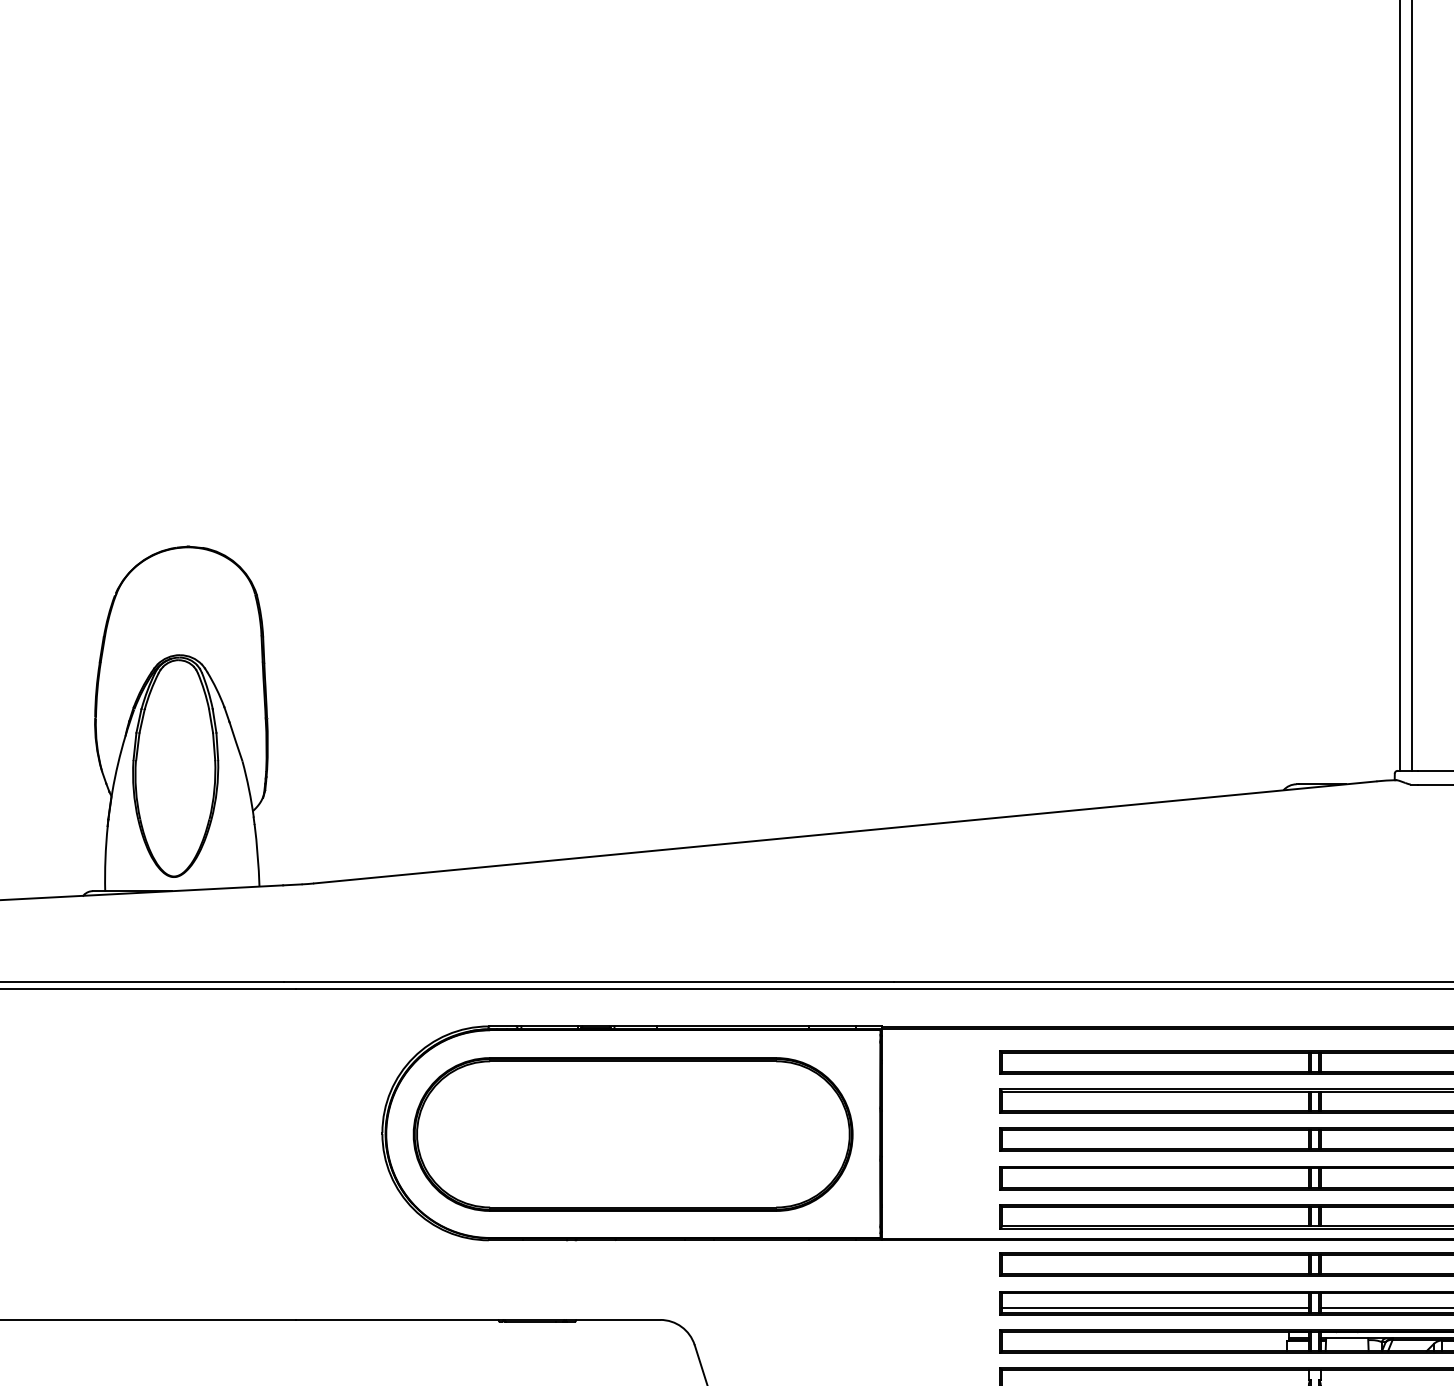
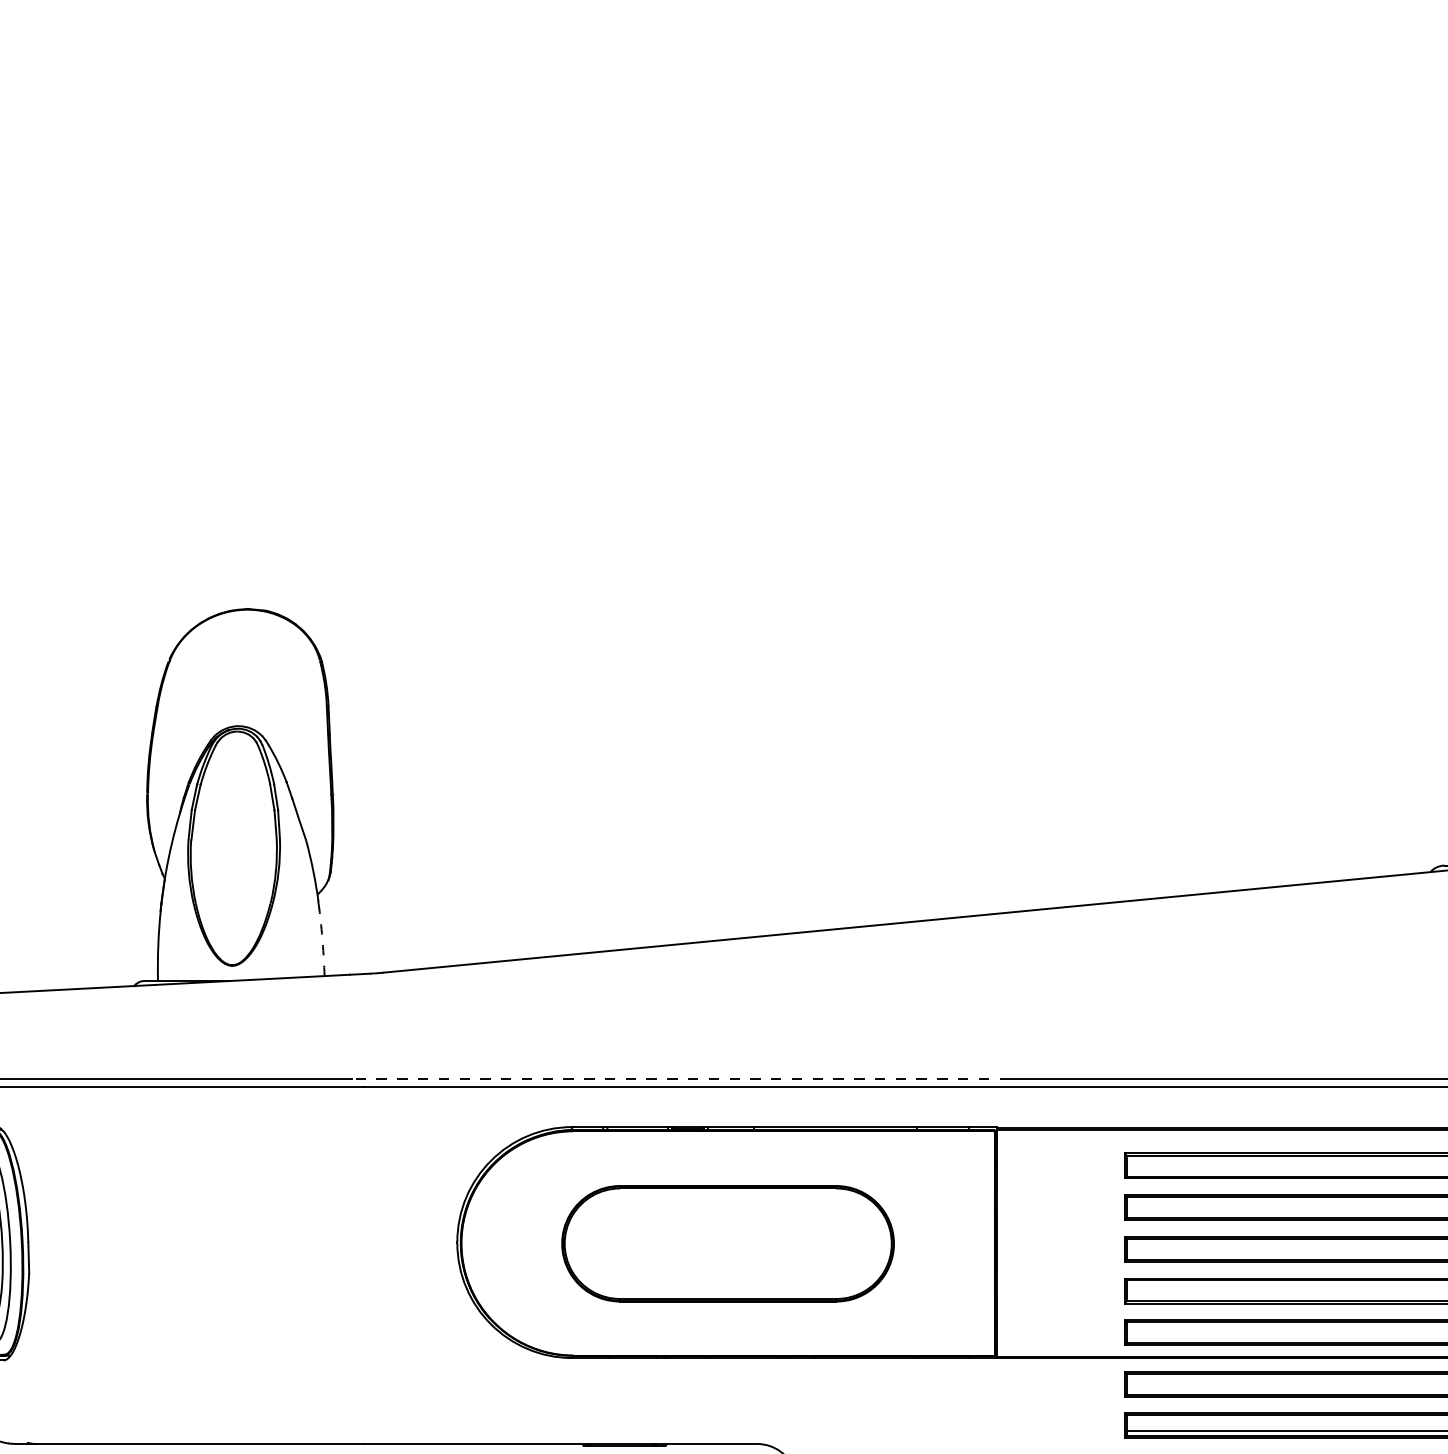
arc: (257, 855) -> (322, 942), solid -> dashed
line: (589, 981) -> (680, 1078), solid -> dashed
part: (632, 1134) -> (727, 1243), size x0.7

